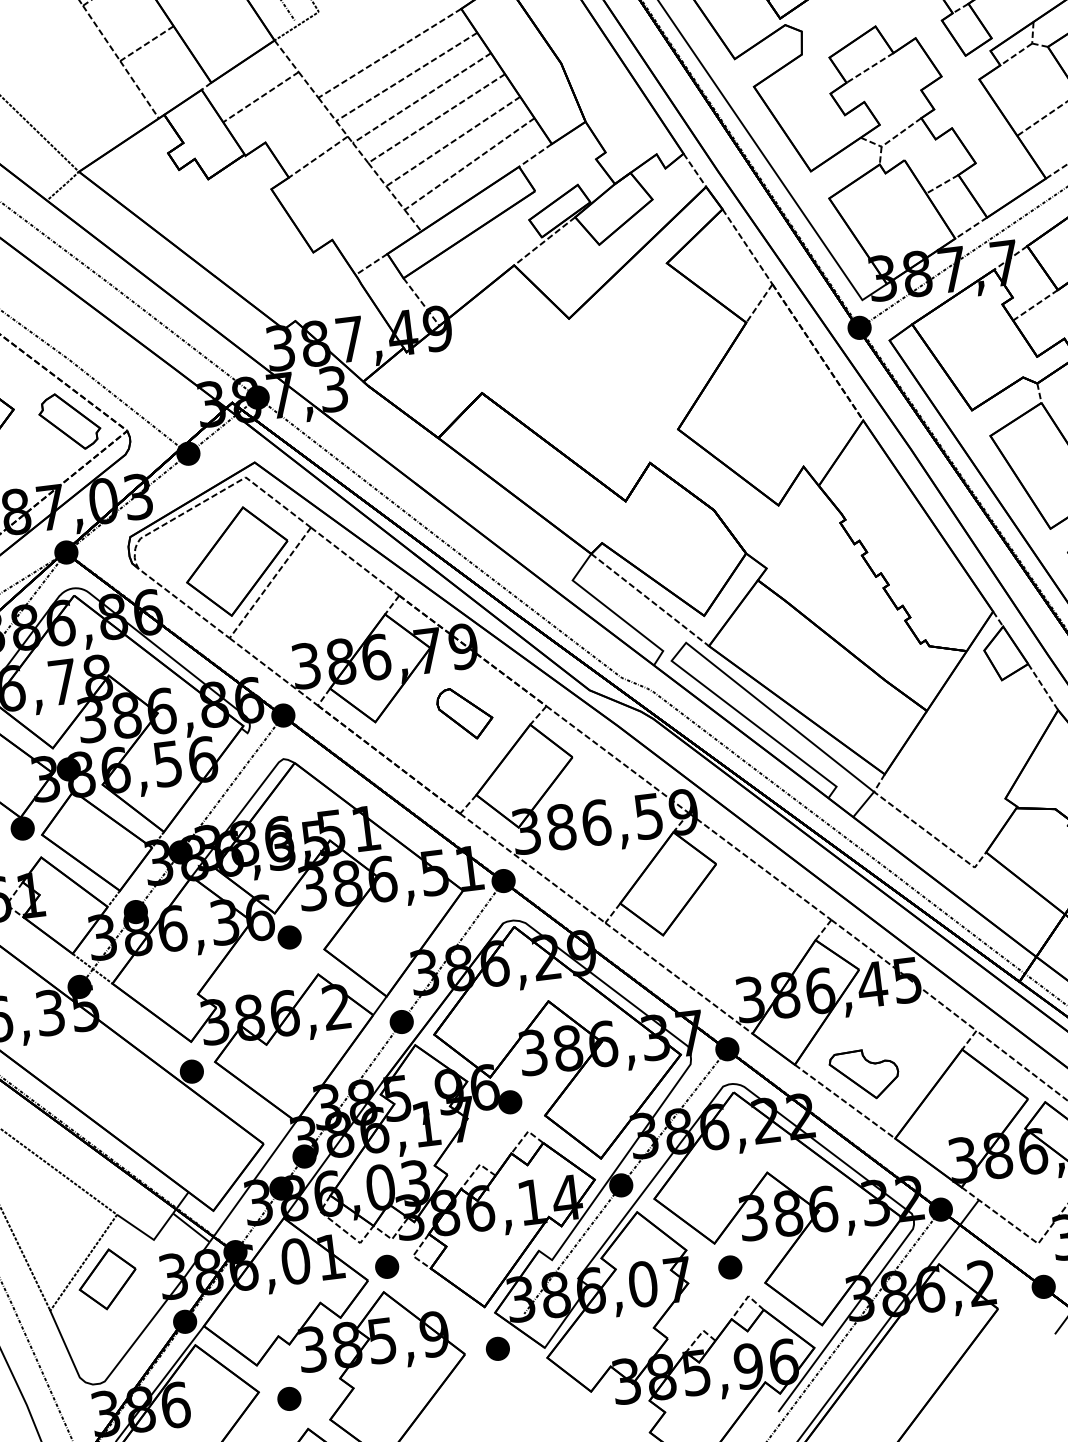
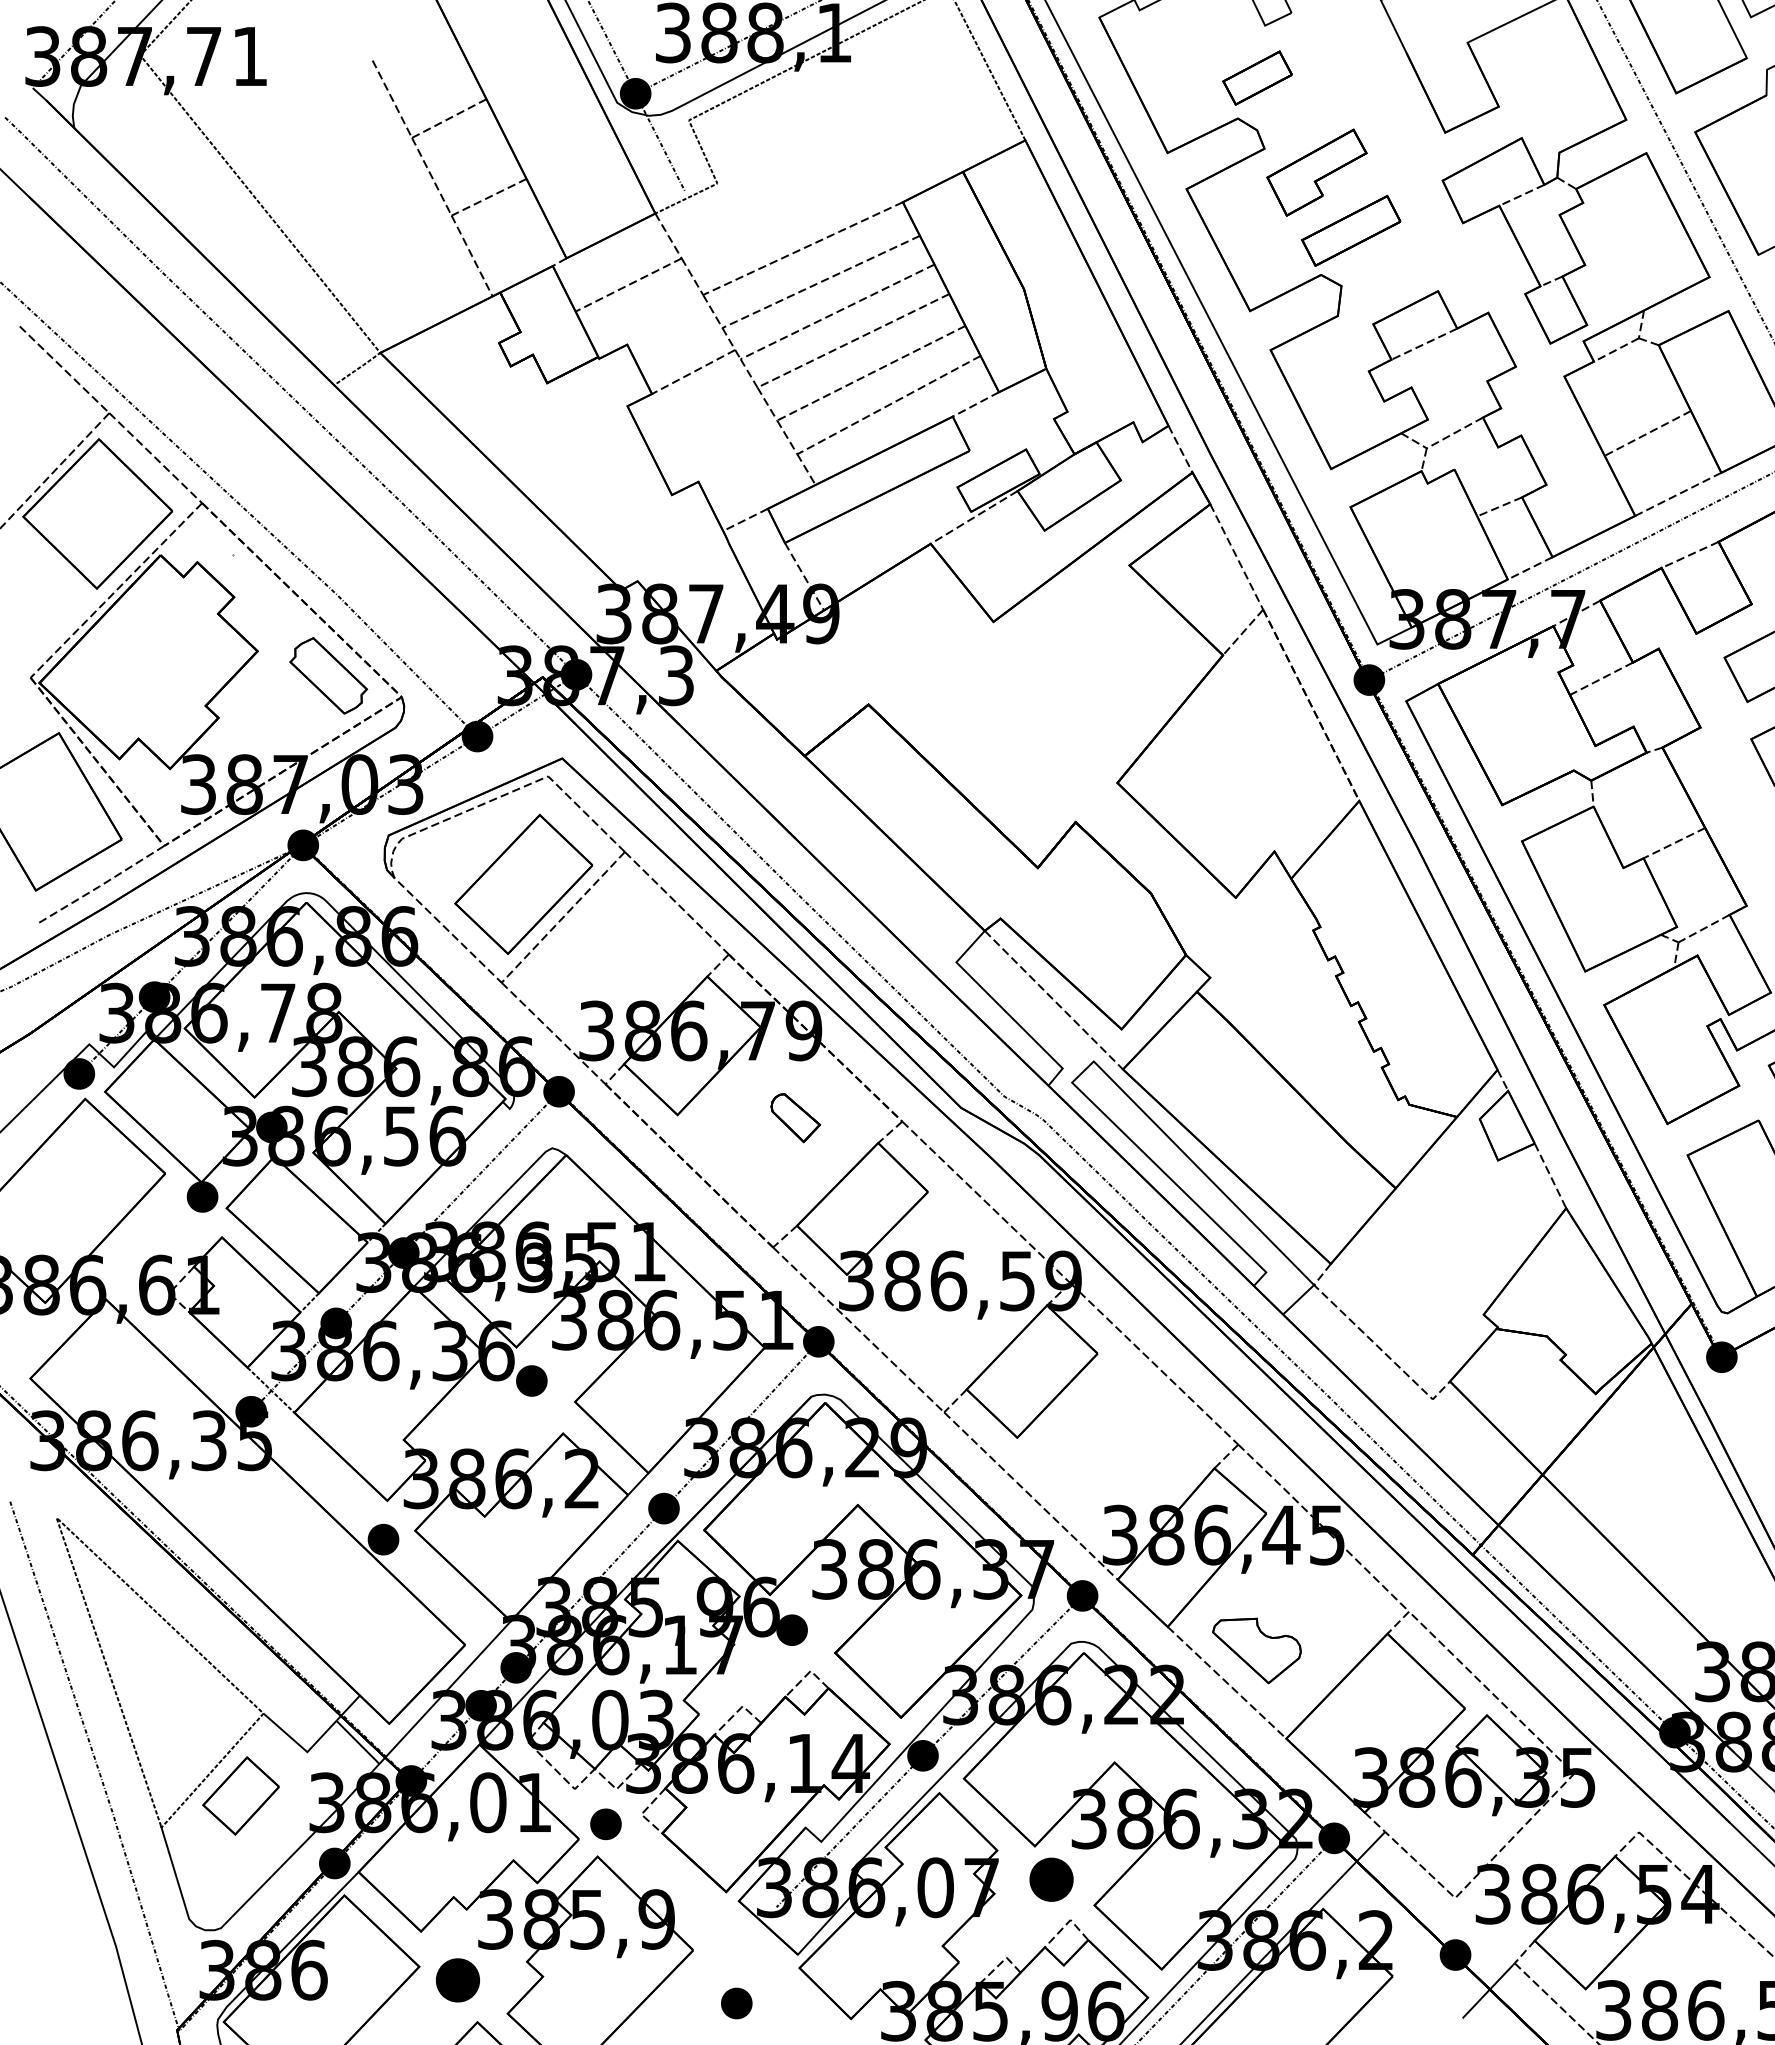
part: (465, 713) -> (795, 1117), size x0.7
part: (730, 1267) -> (1051, 1879), size x1.4
part: (497, 1348) -> (736, 2003), moved
part: (288, 1398) -> (457, 1979), size x1.4

